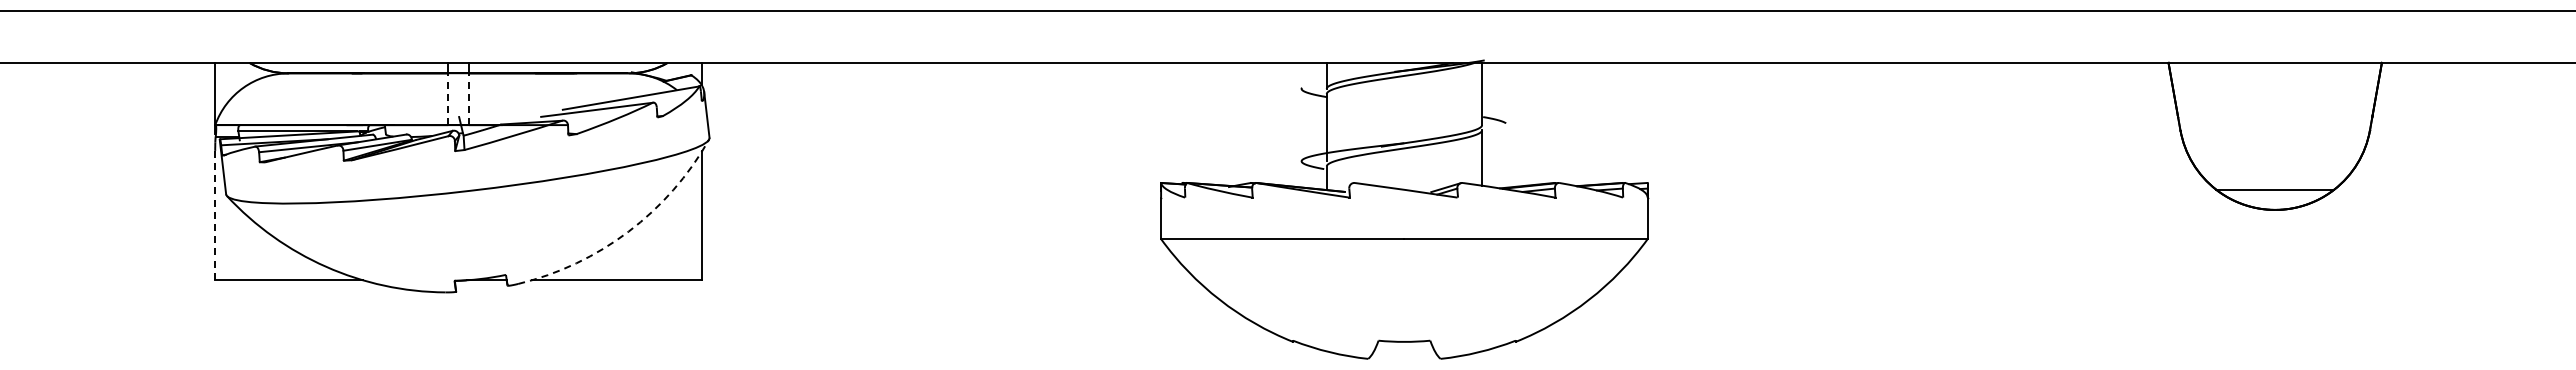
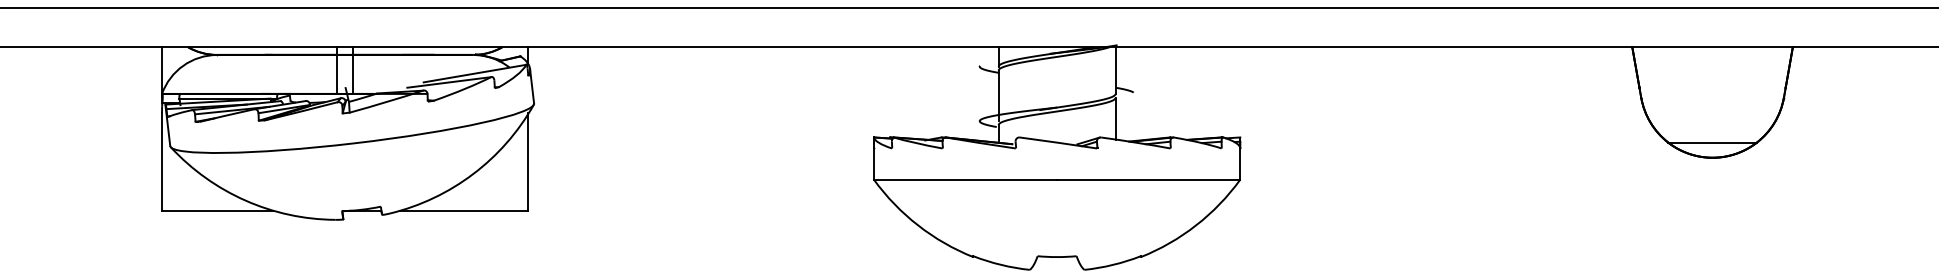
line: (448, 99) -> (337, 74), dashed -> solid
line: (469, 99) -> (353, 74), dashed -> solid
line: (215, 215) -> (162, 161), dashed -> solid
arc: (628, 231) -> (473, 174), dashed -> solid

